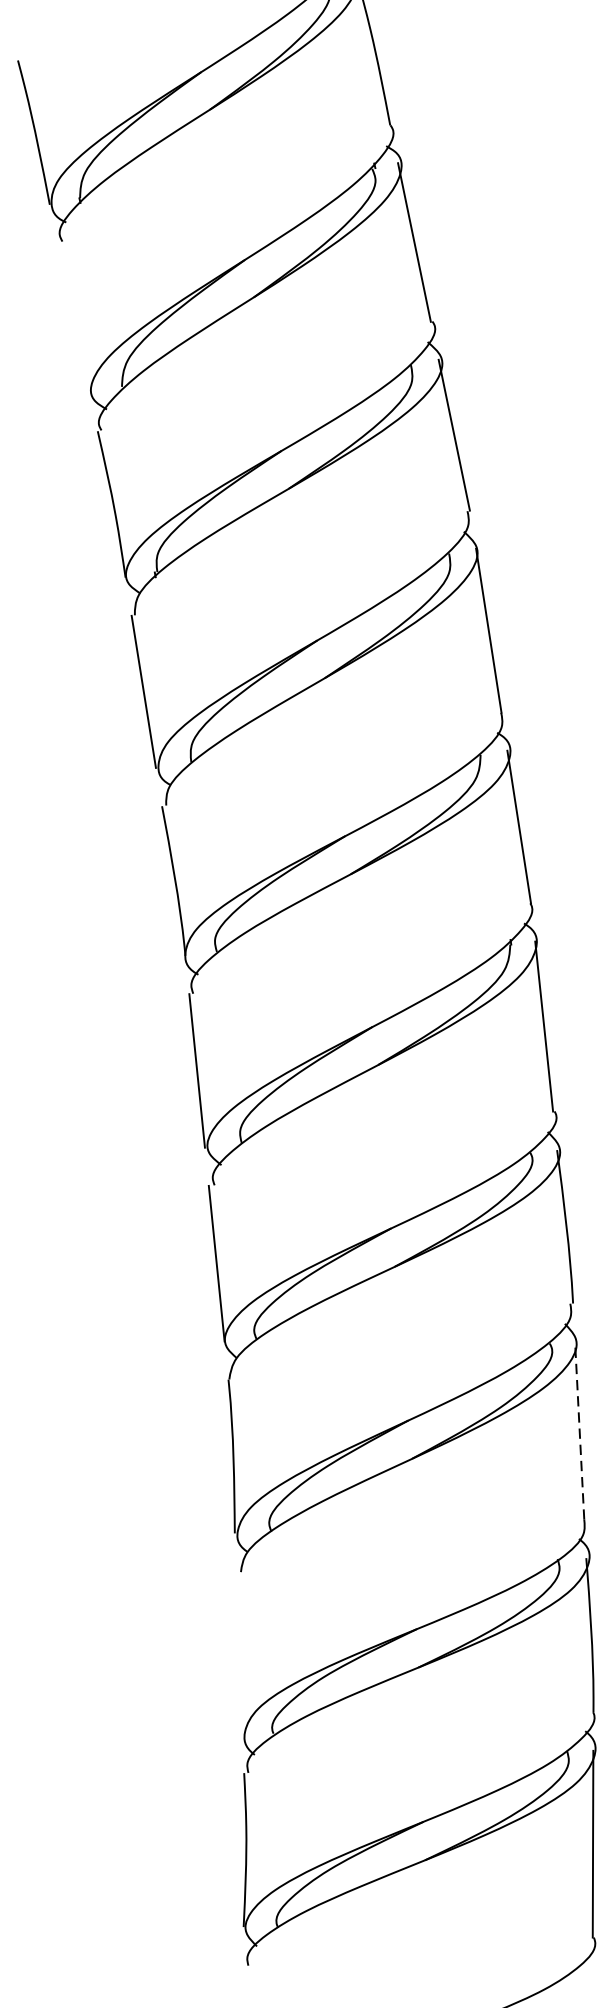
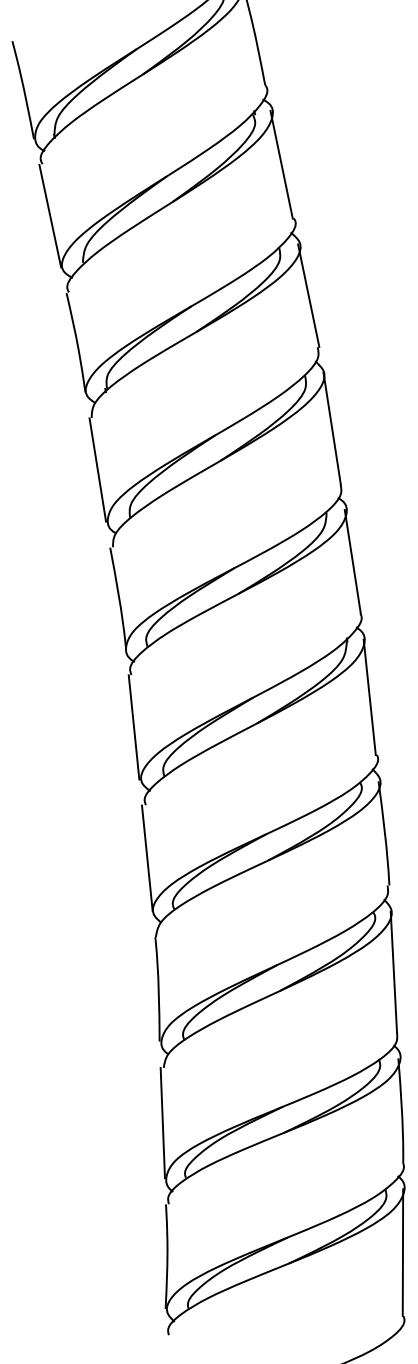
line: (74, 317) -> (50, 215), added
line: (579, 1430) -> (393, 971), dashed -> solid
line: (239, 1654) -> (162, 1123), added

